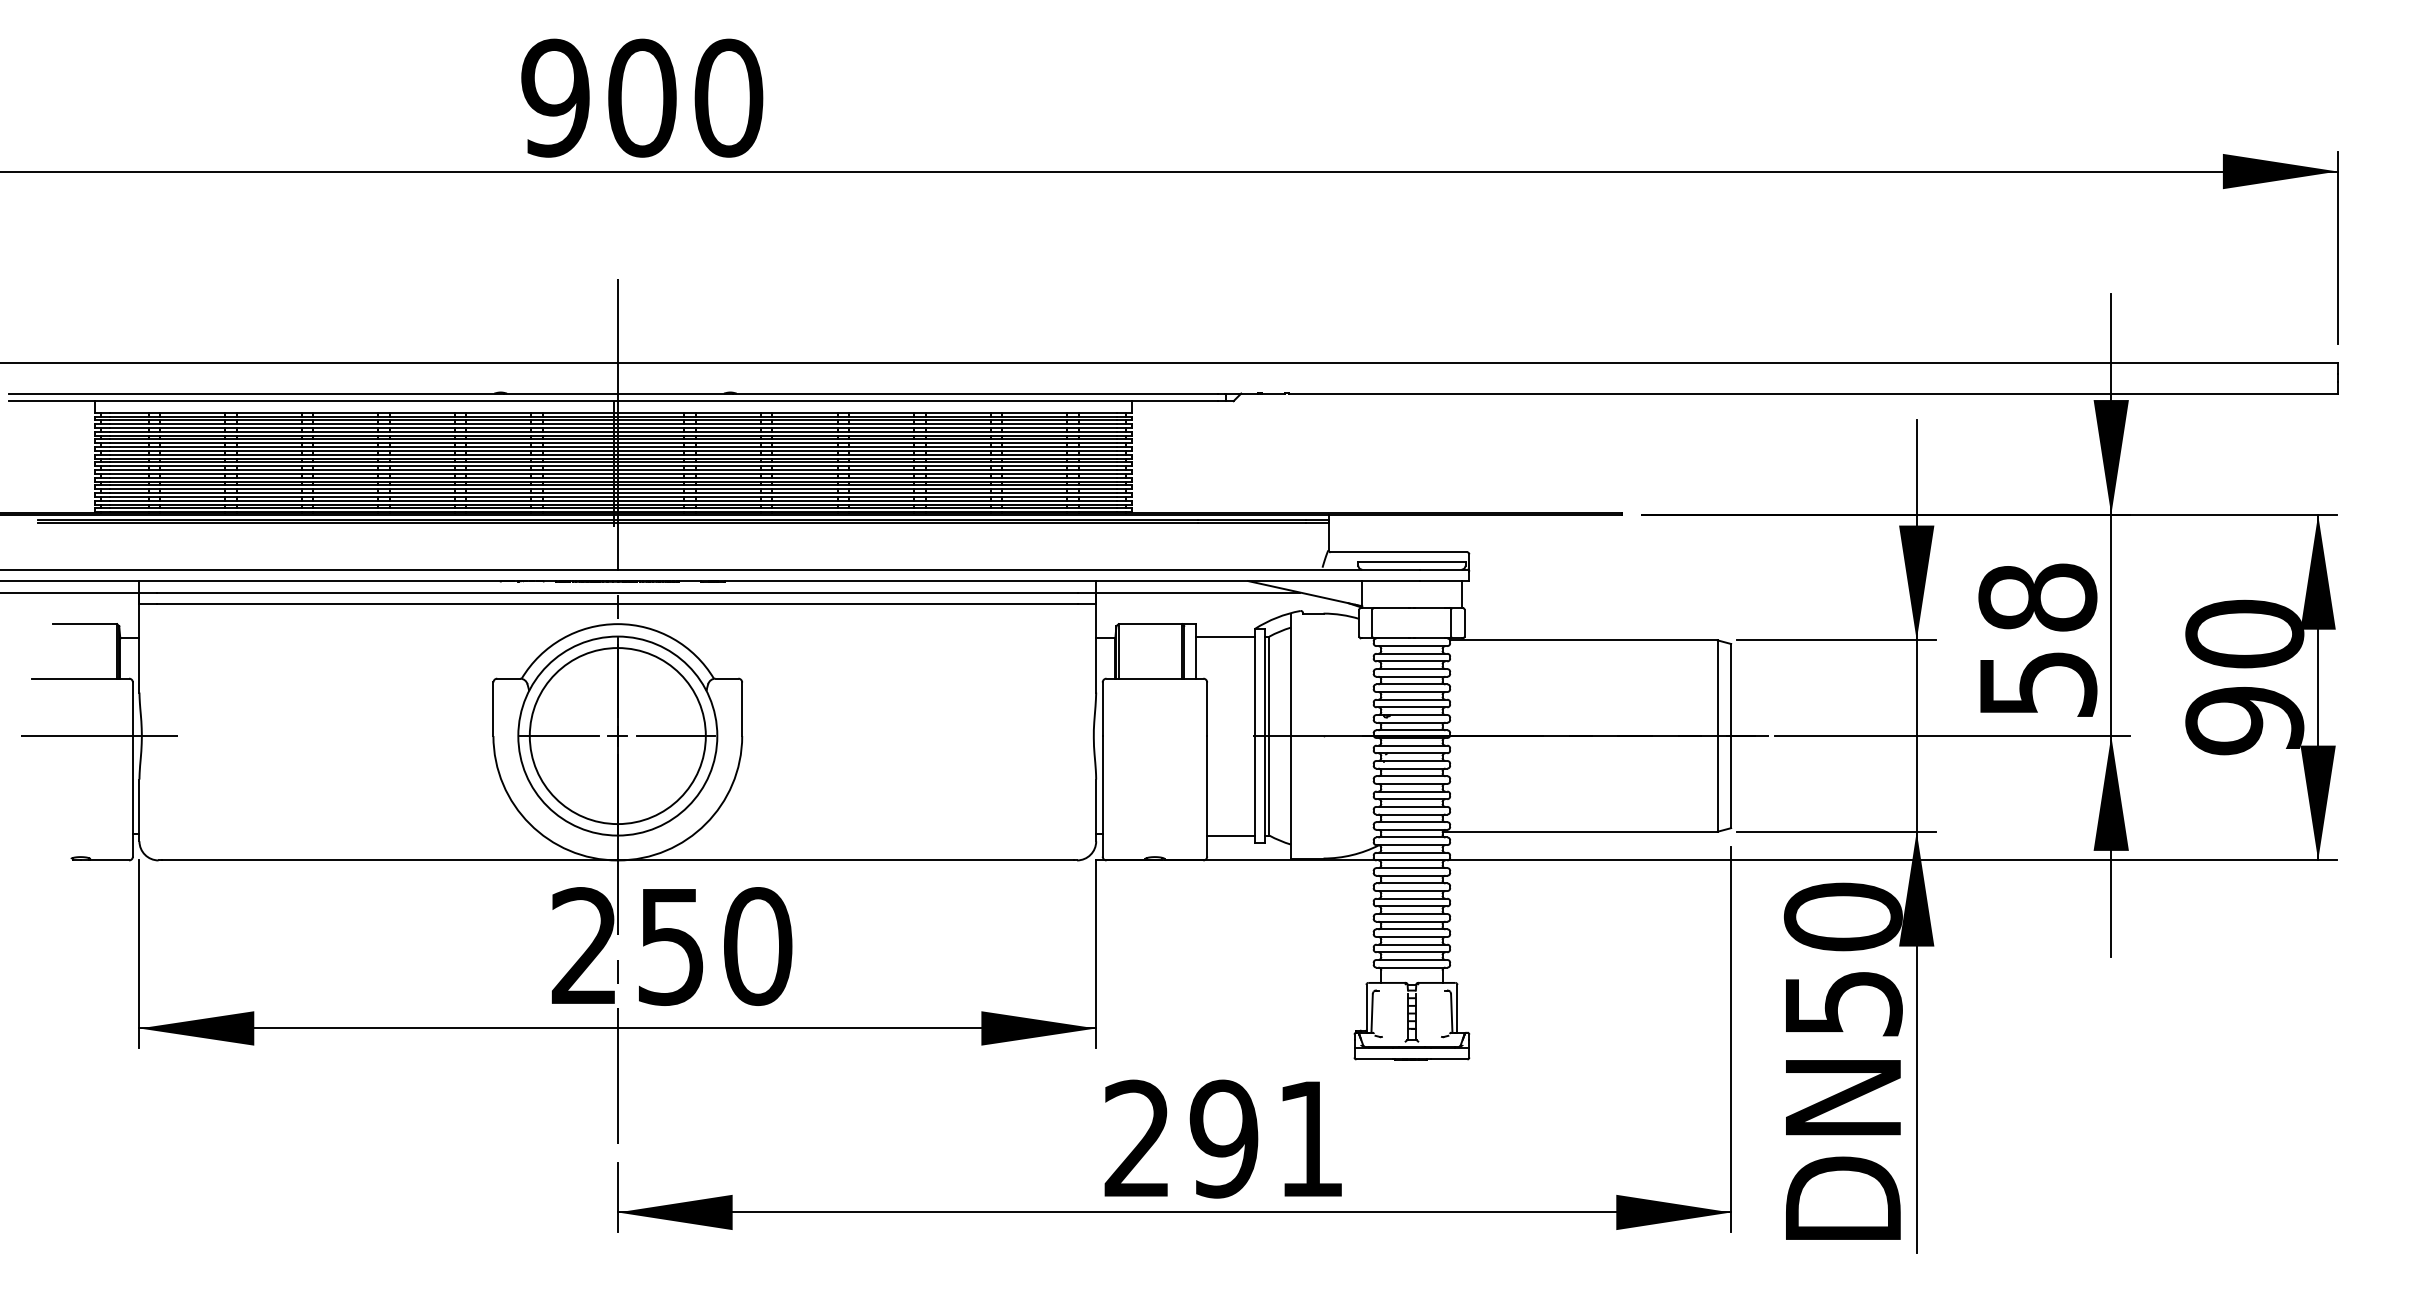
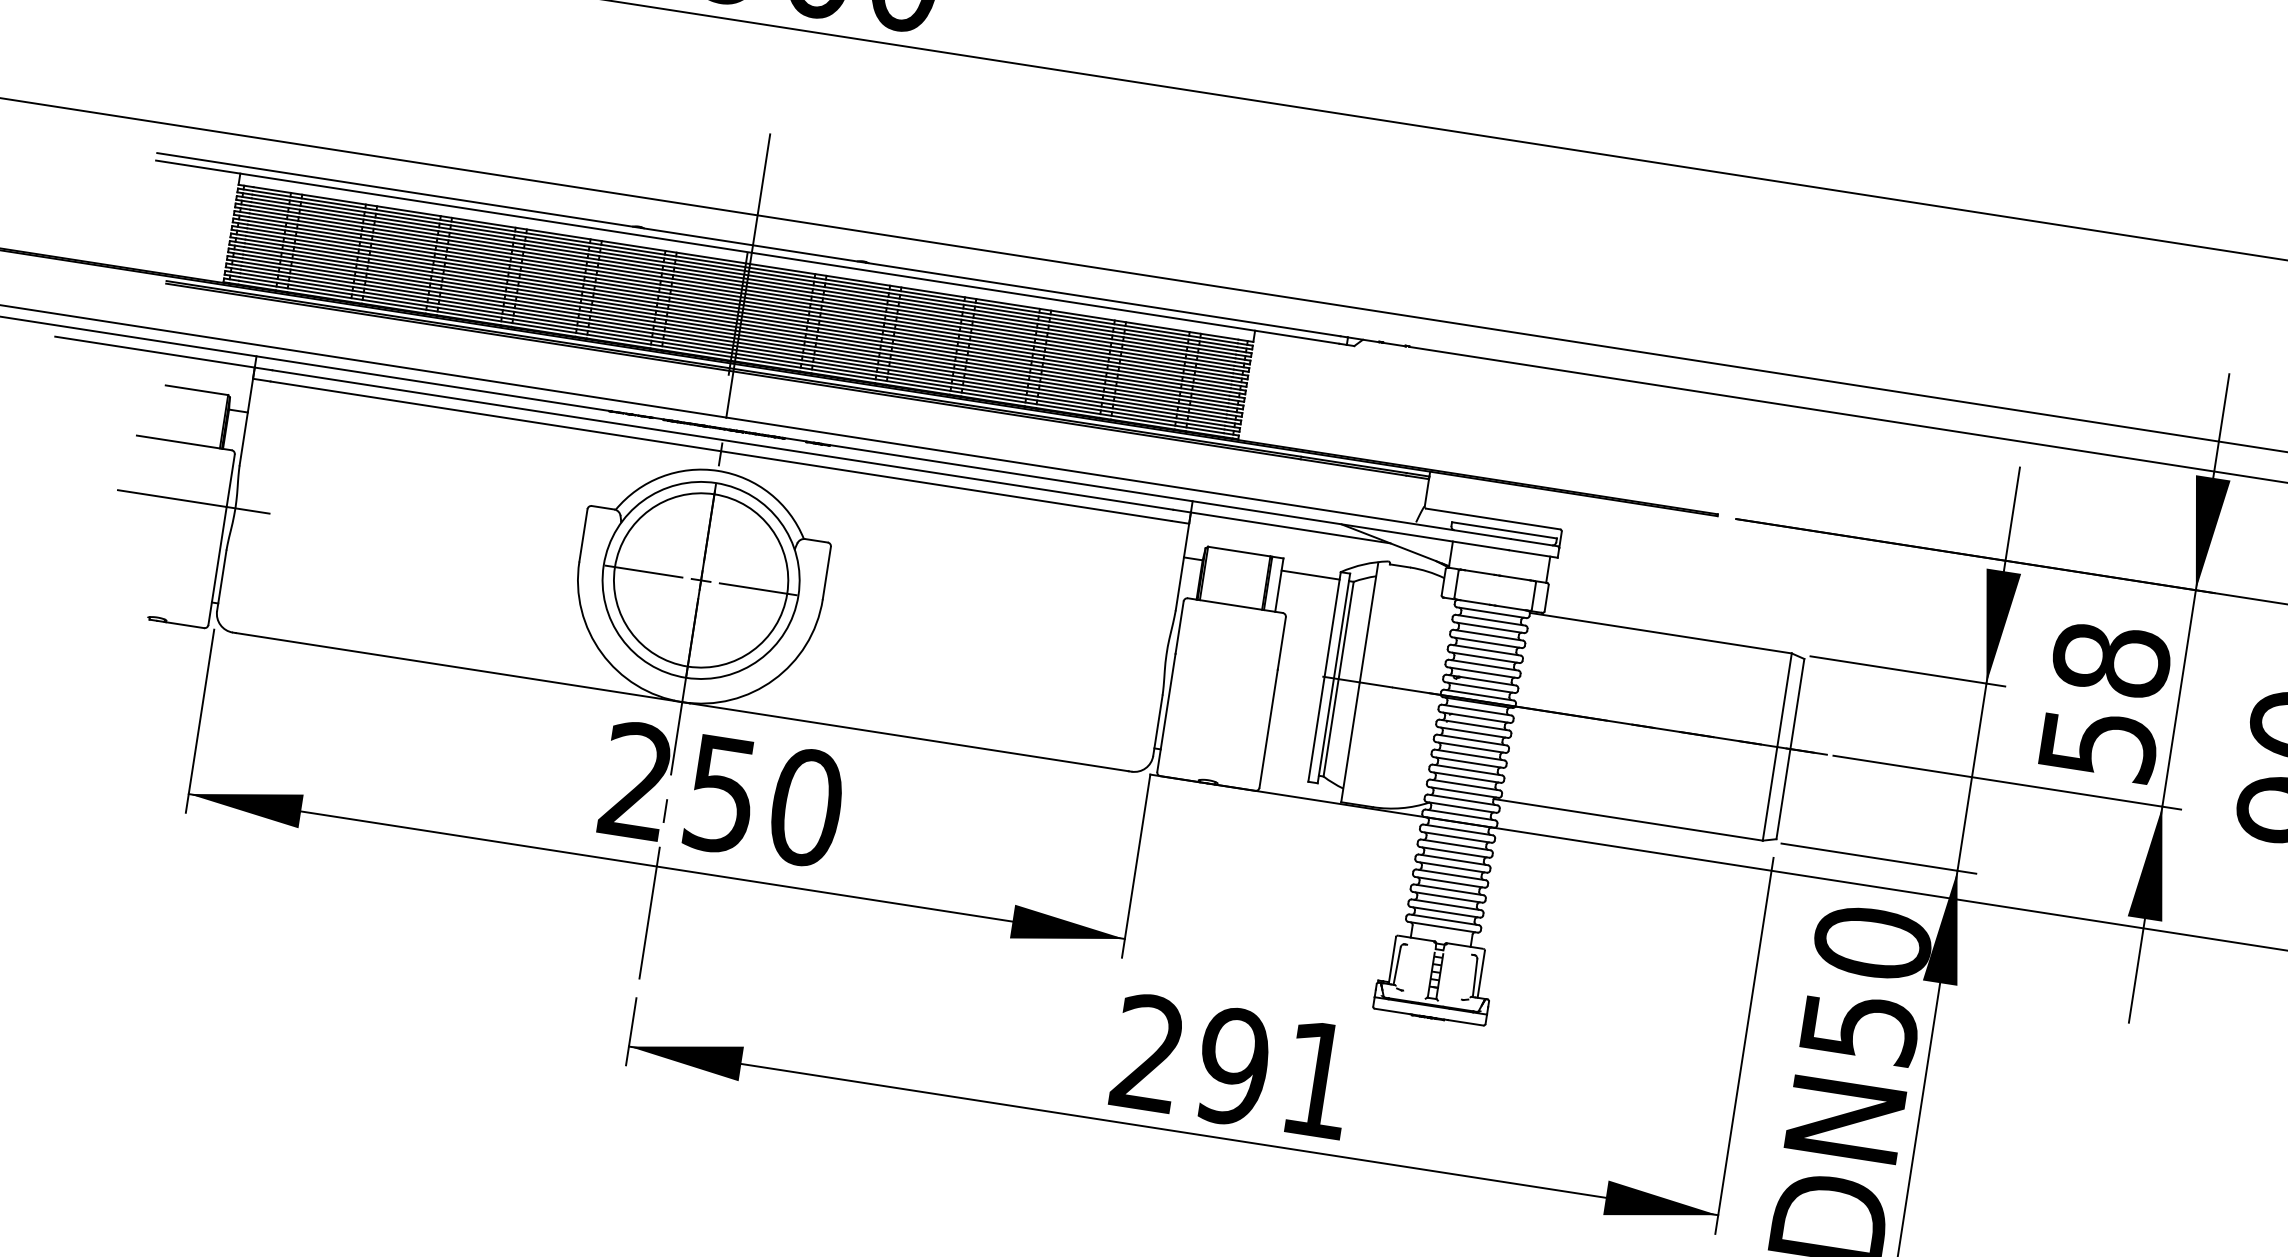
line: (1231, 835) -> (1286, 770), removed

